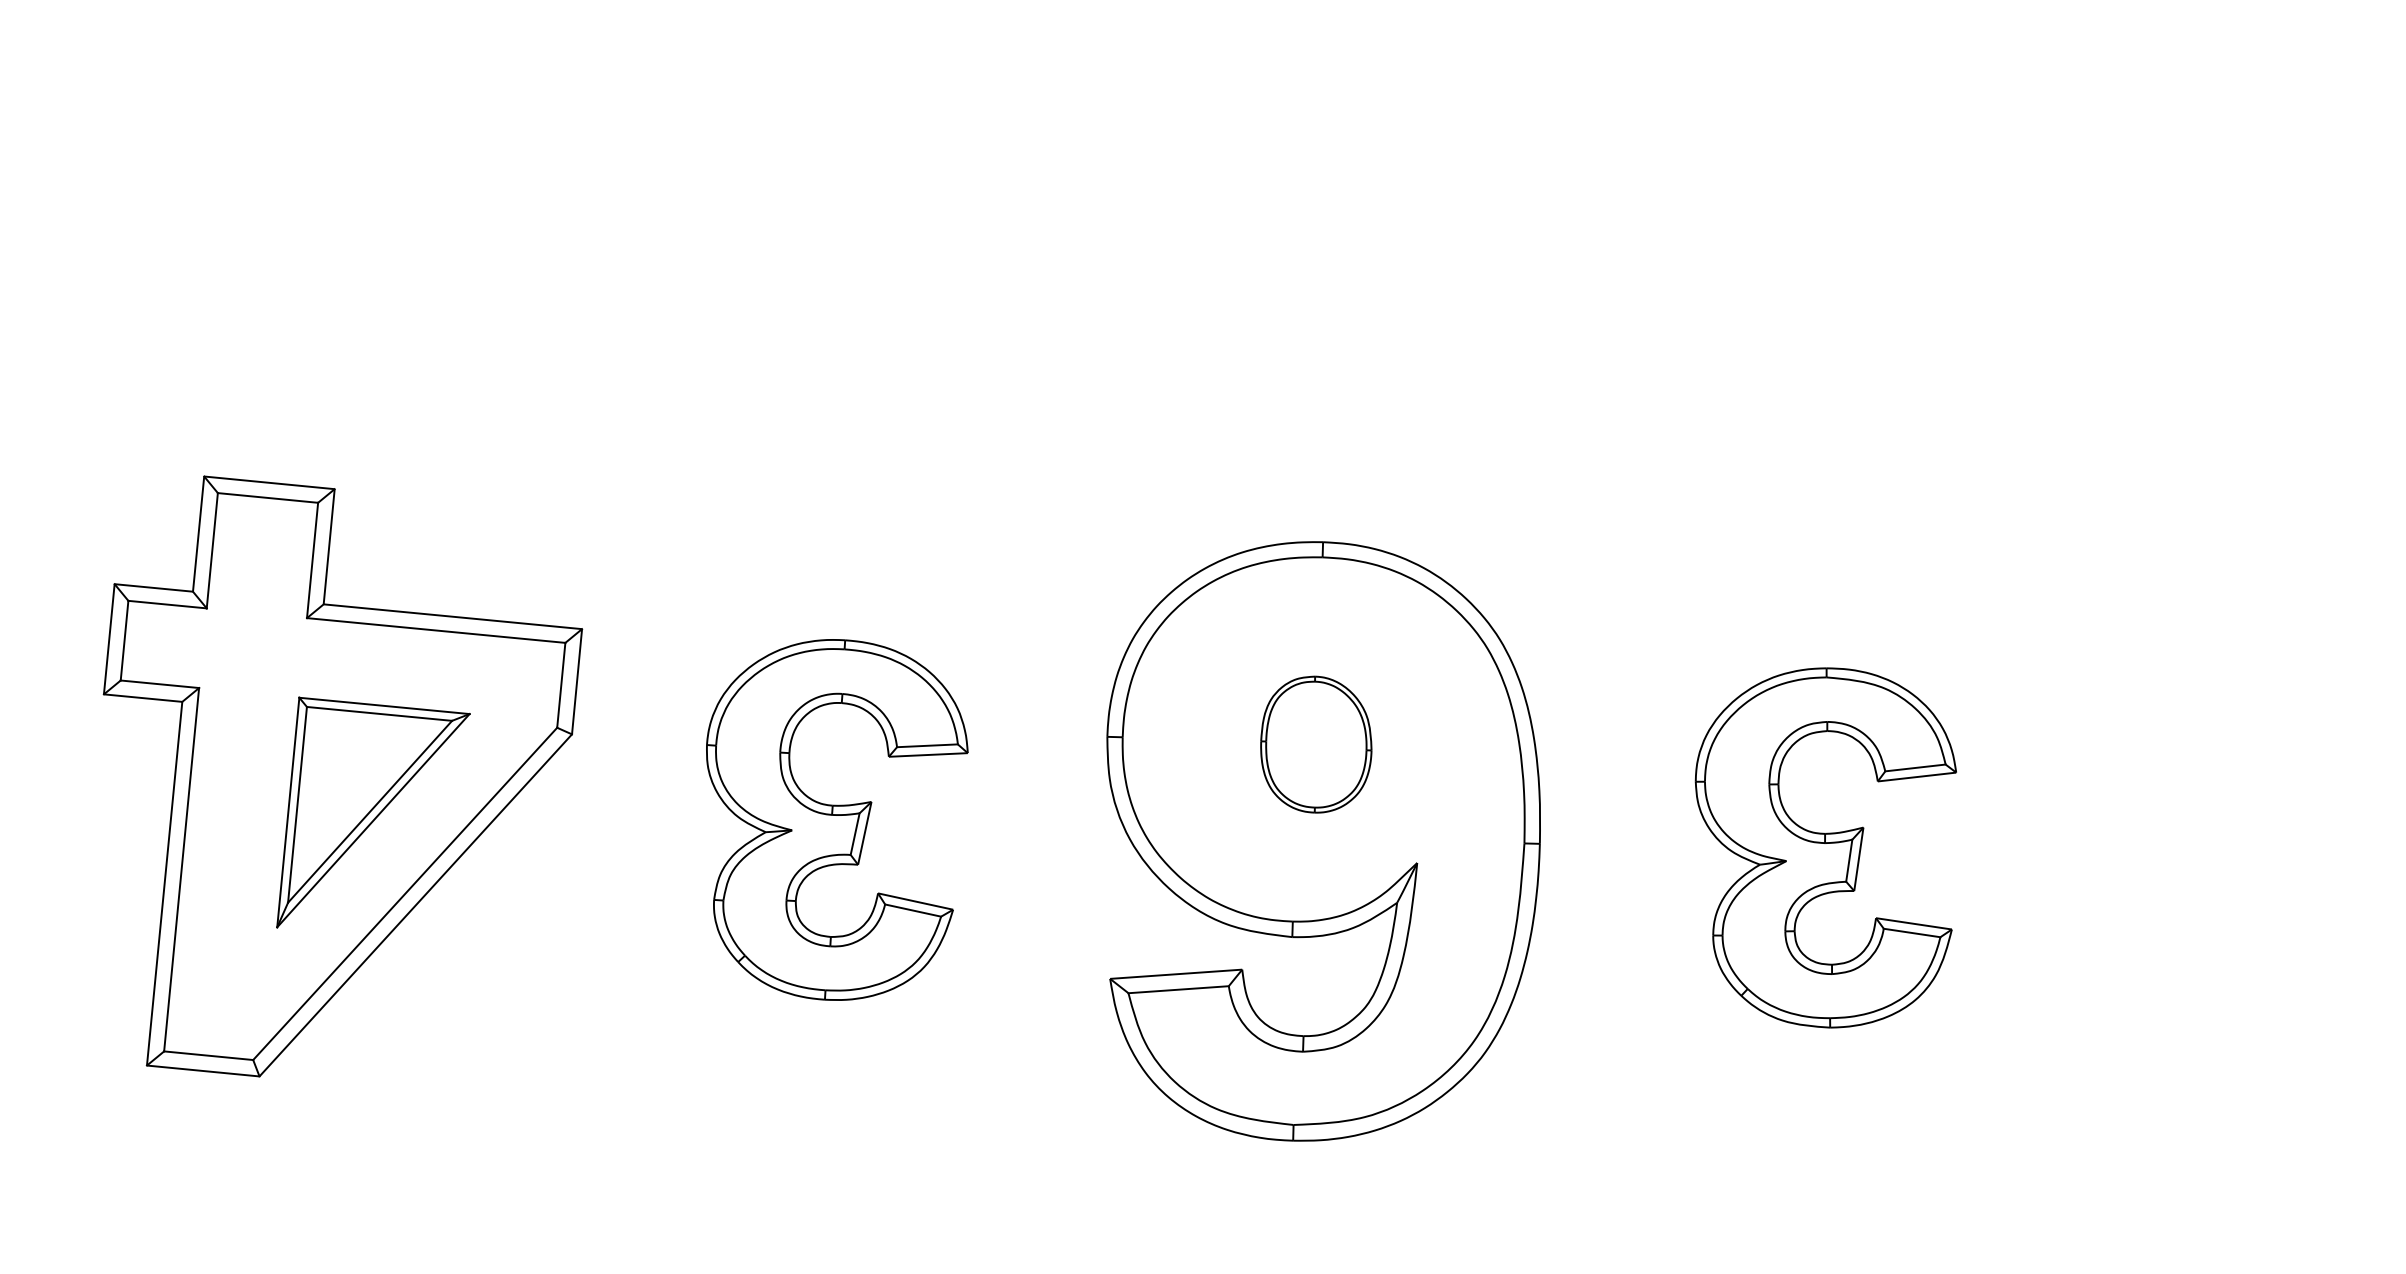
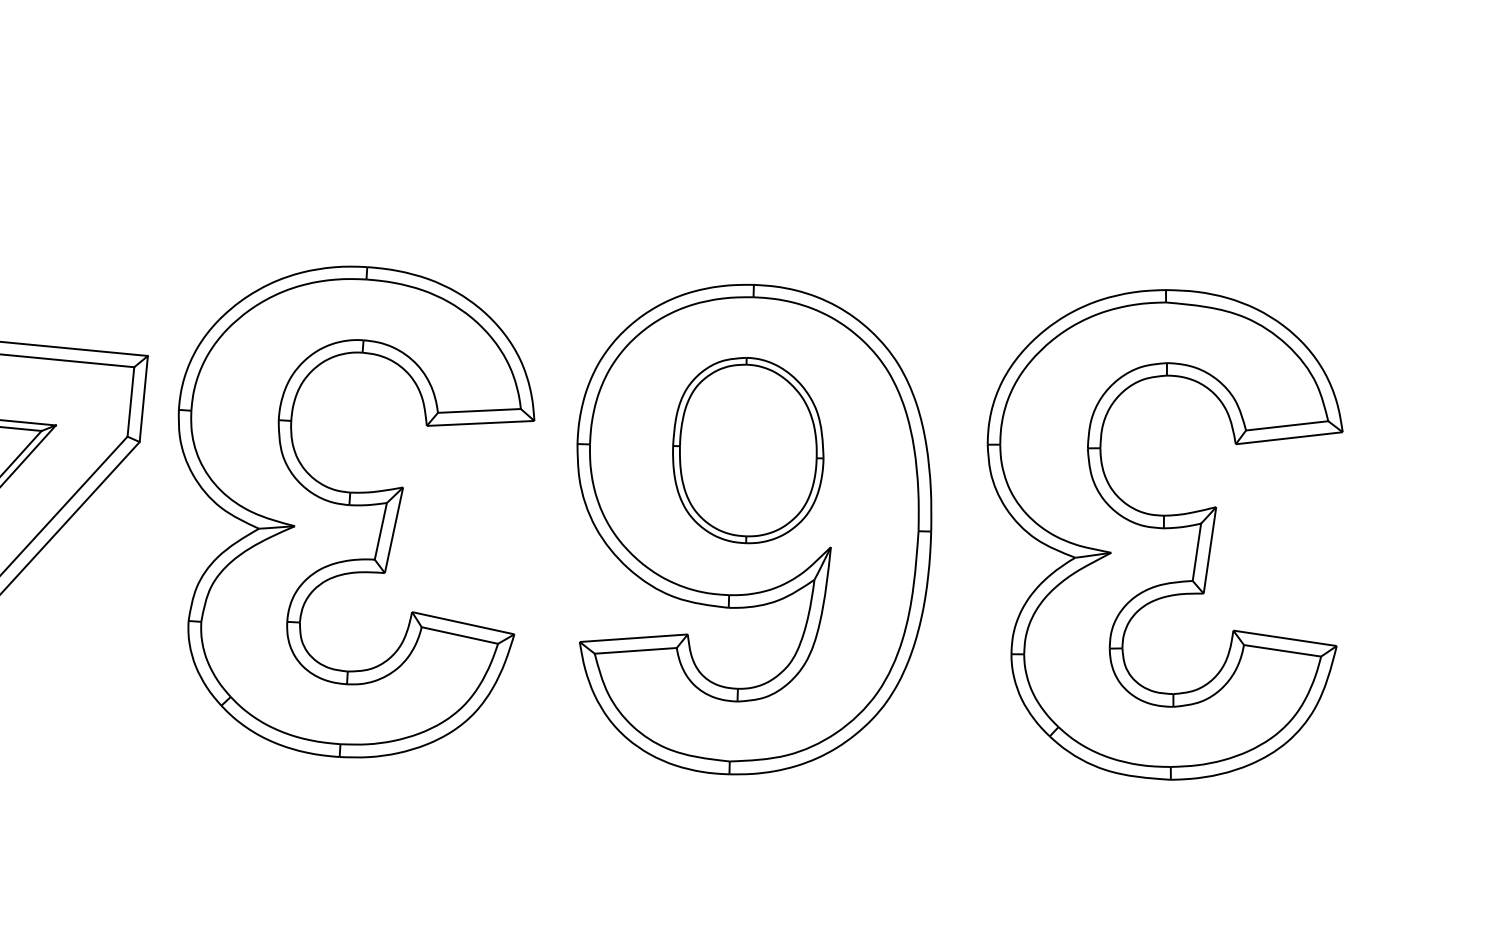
part: (1316, 744) -> (748, 450), size x1.67
part: (837, 819) -> (356, 511), size x1.67
part: (1825, 847) -> (1164, 534), size x1.67

